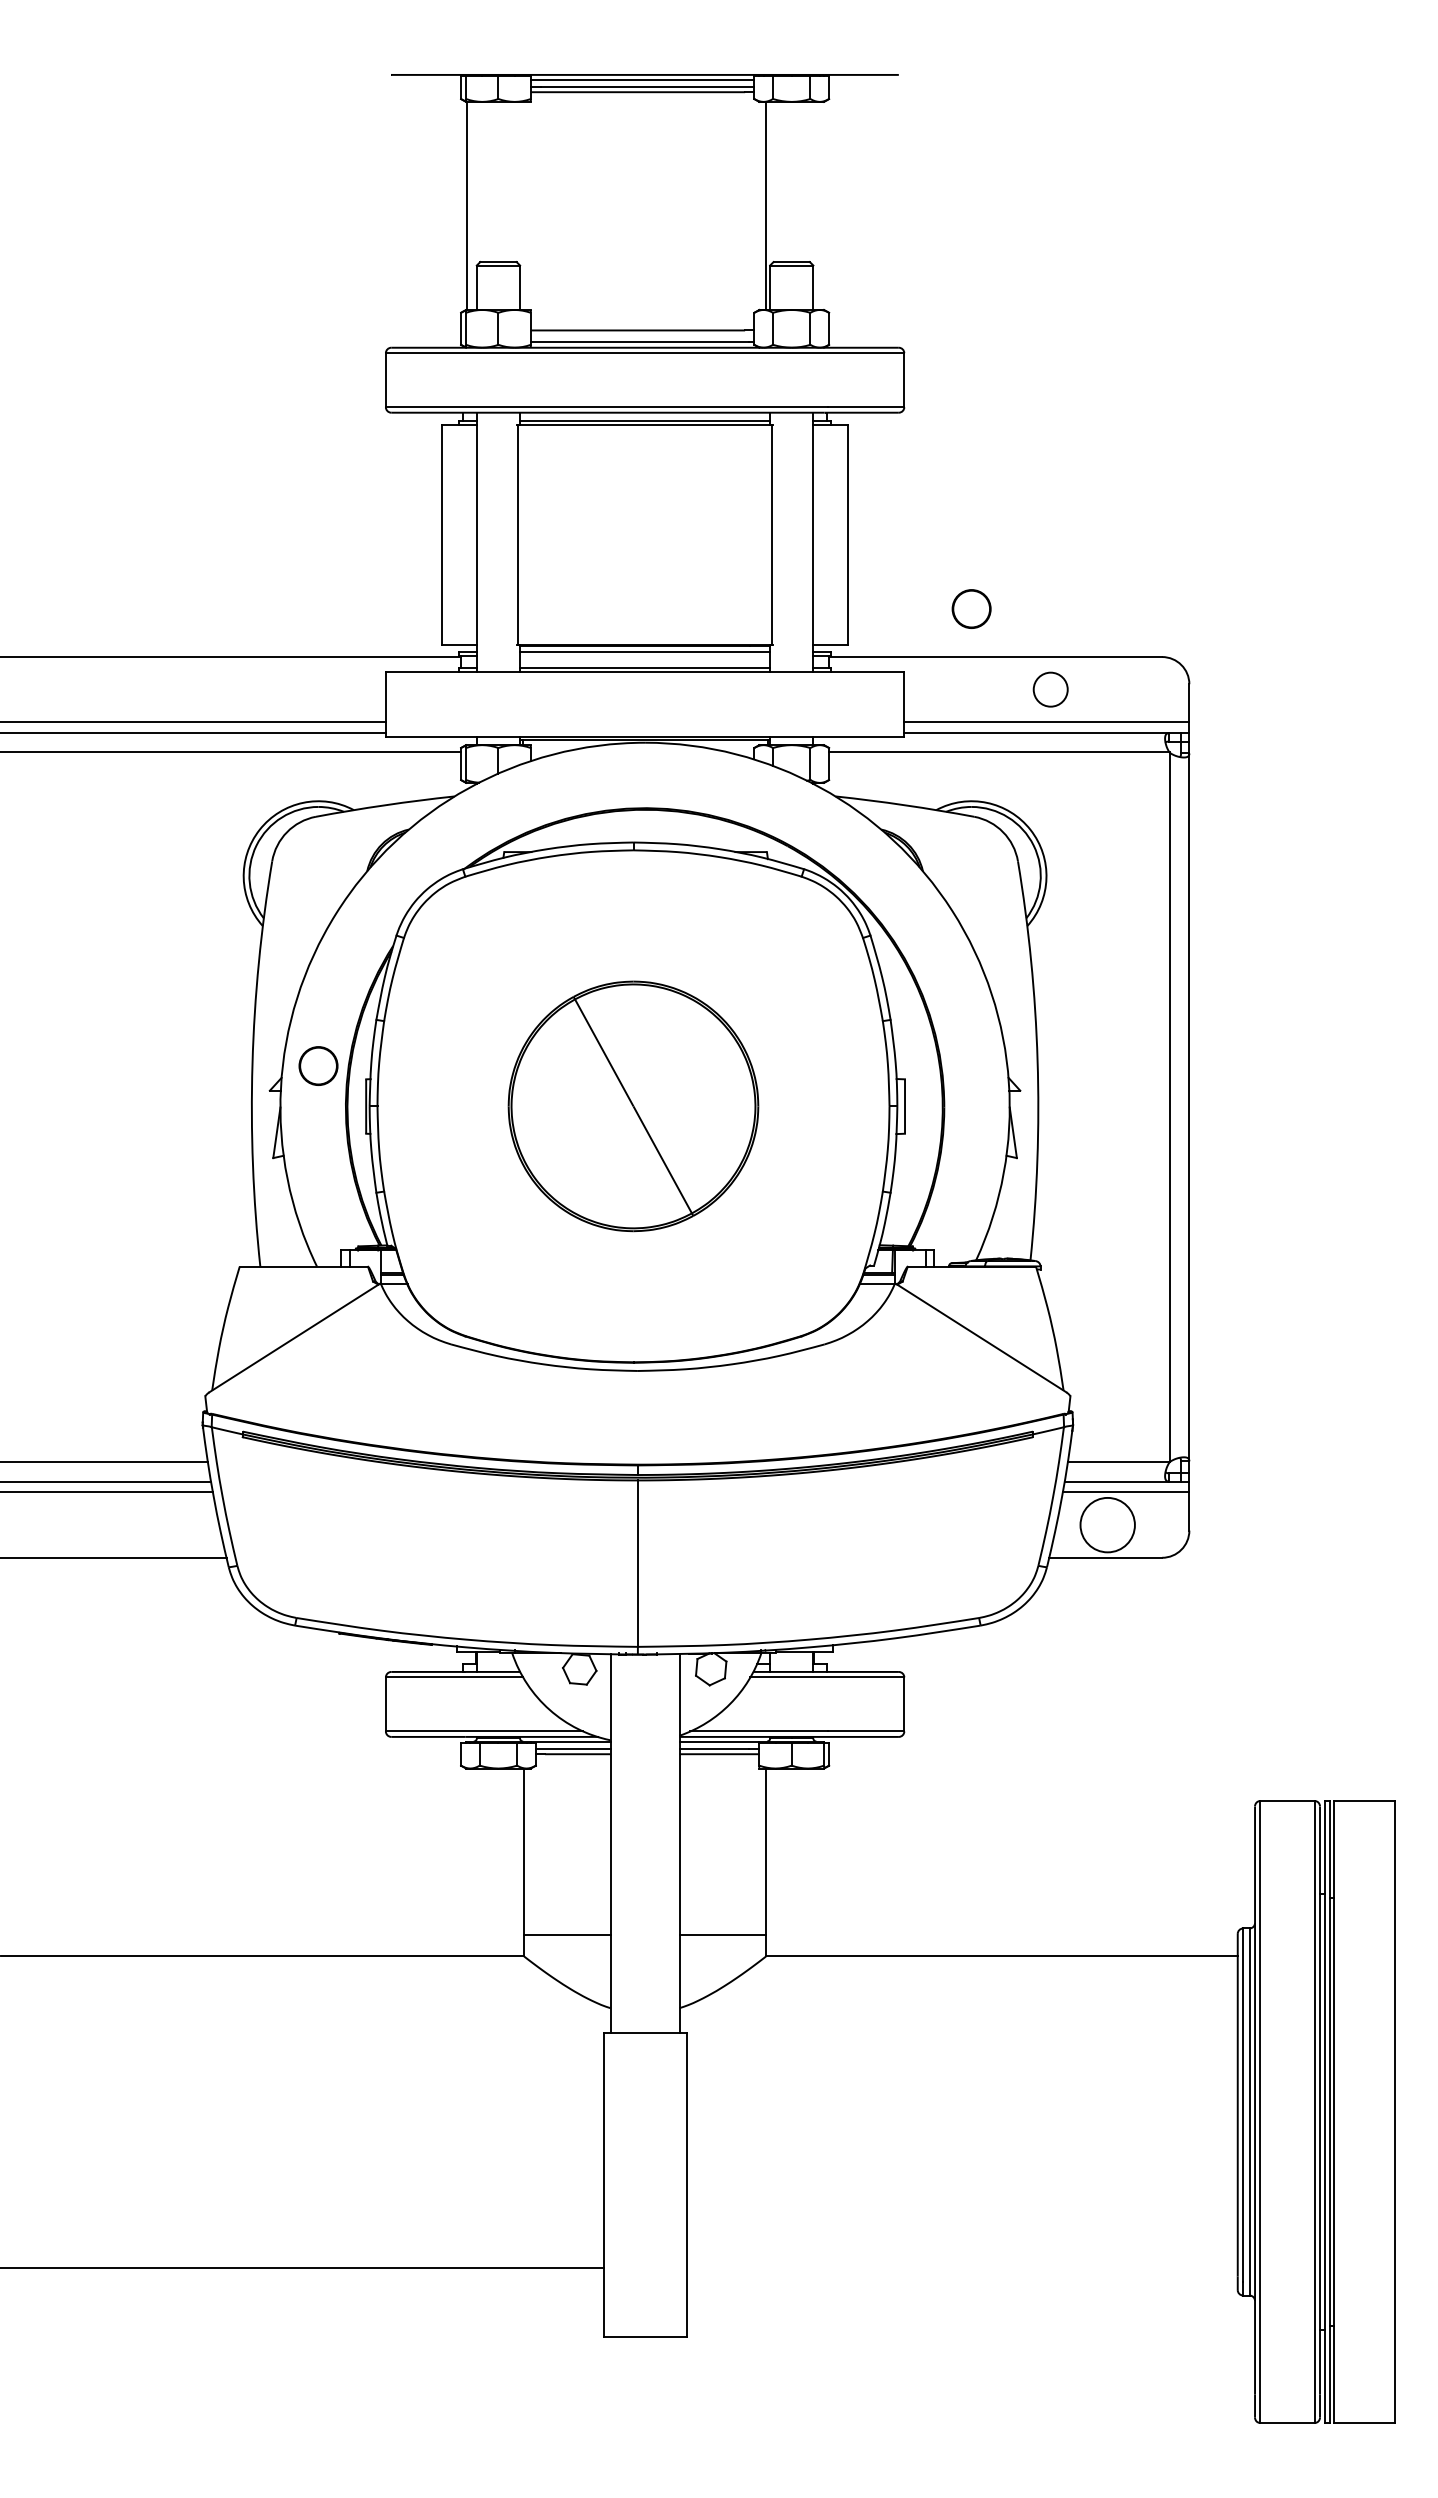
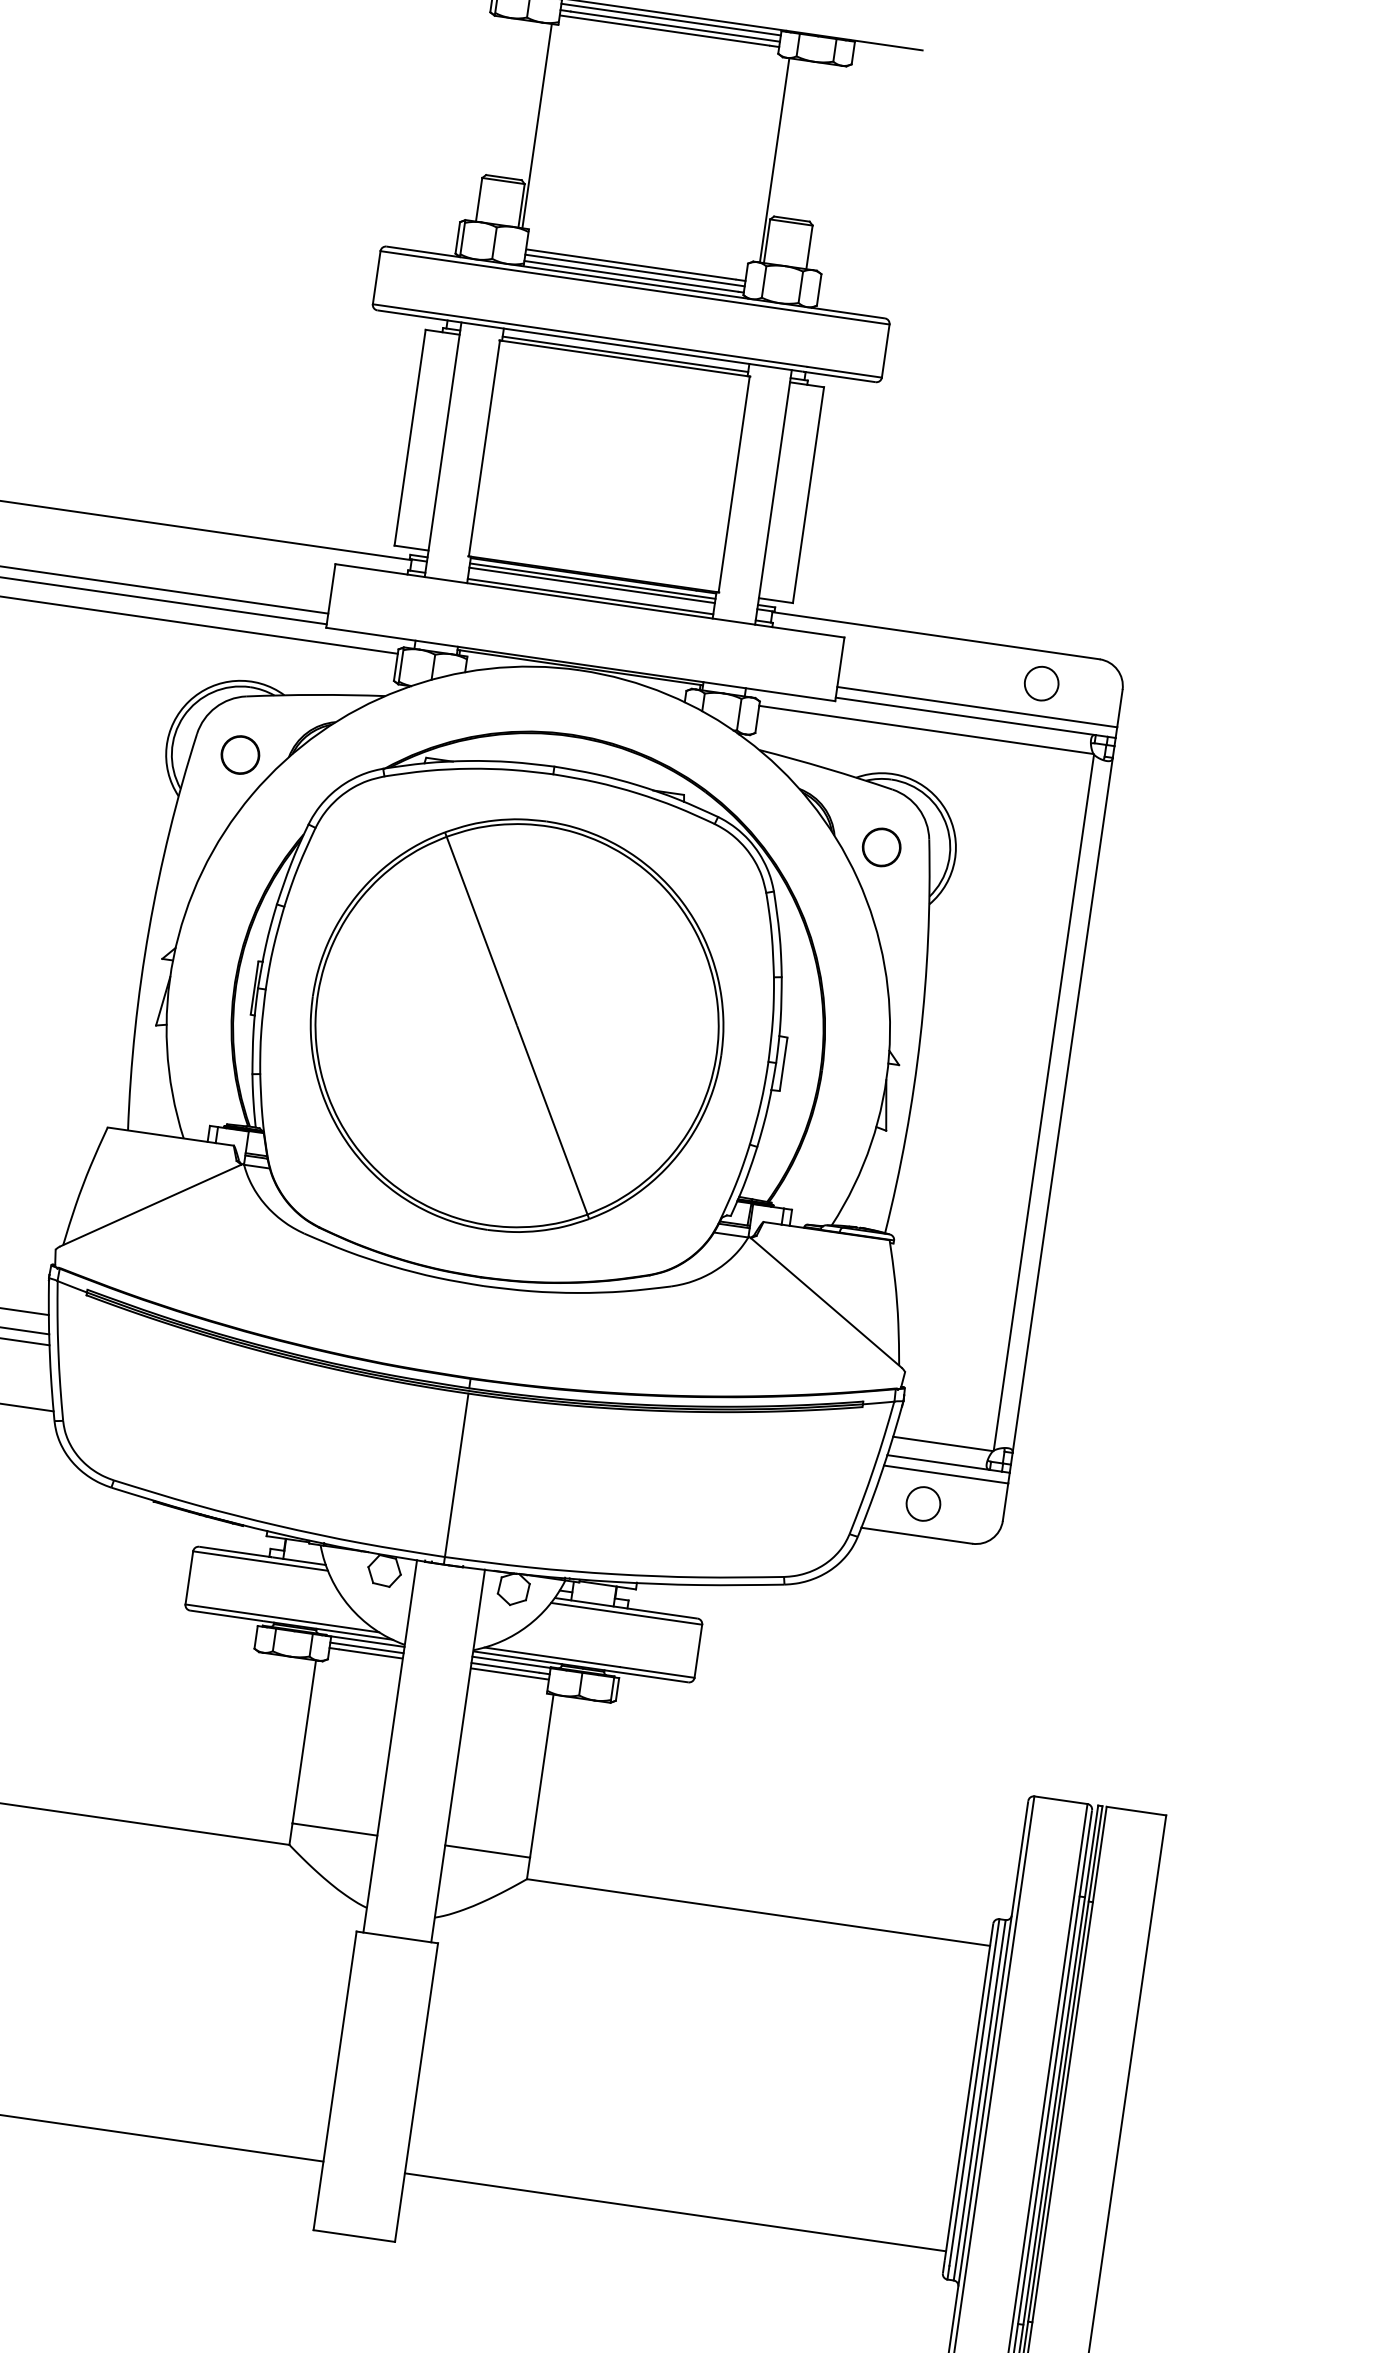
line: (467, 205) -> (537, 125), moved
line: (642, 335) -> (634, 270), added
circle: (971, 608) -> (881, 846), moved
line: (645, 656) -> (592, 585), added
circle: (1050, 689) -> (1041, 683), moved
circle: (318, 1065) -> (240, 754), moved
part: (633, 1106) -> (517, 1025), size x1.67
circle: (1107, 1525) -> (923, 1504), size x0.62
line: (961, 2267) -> (674, 2212), added

